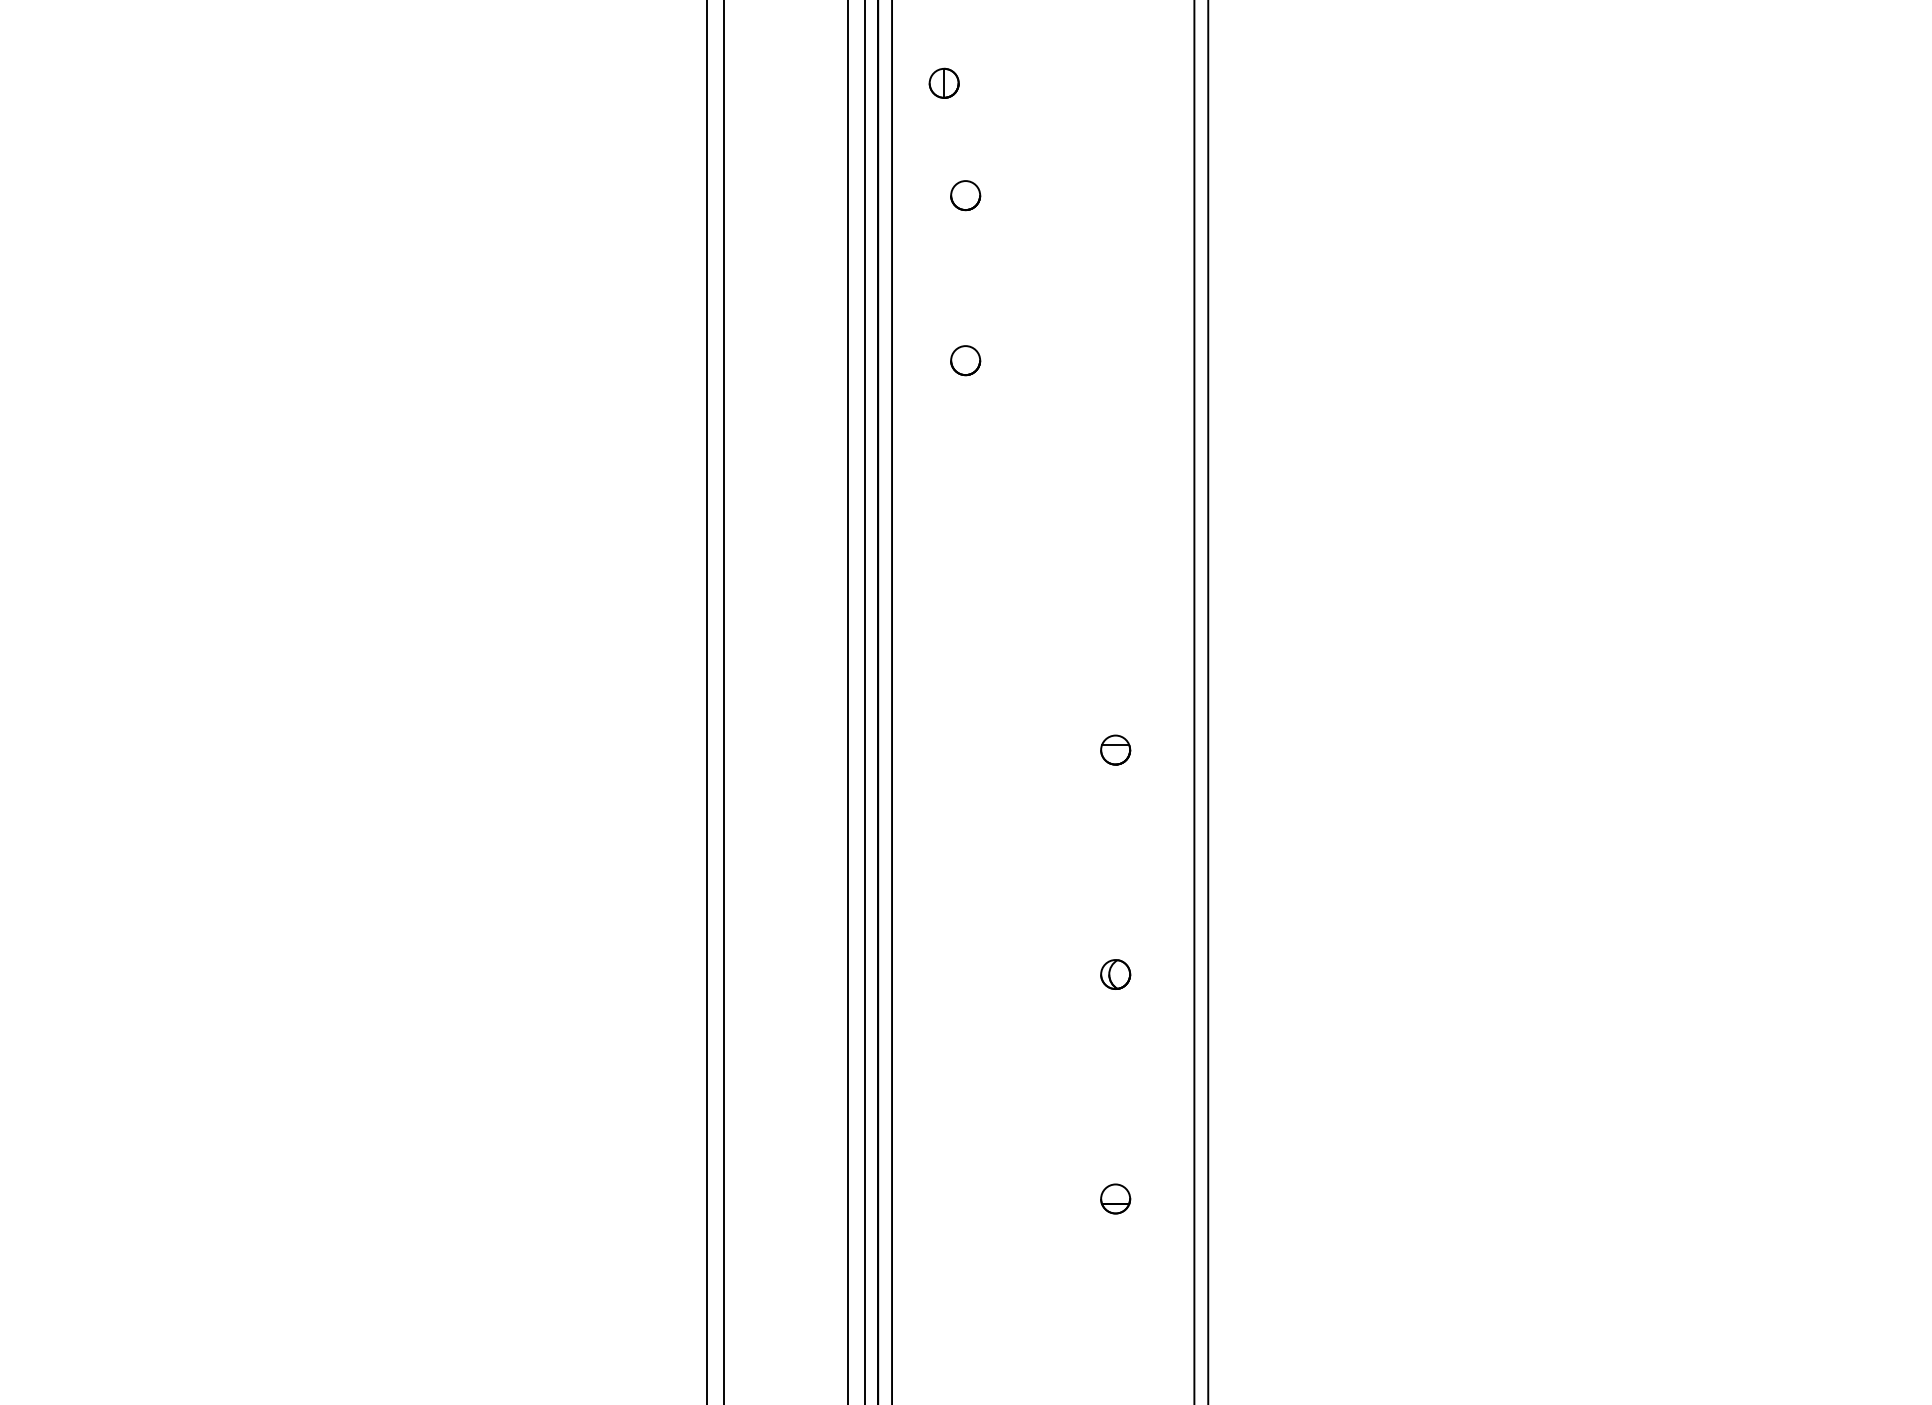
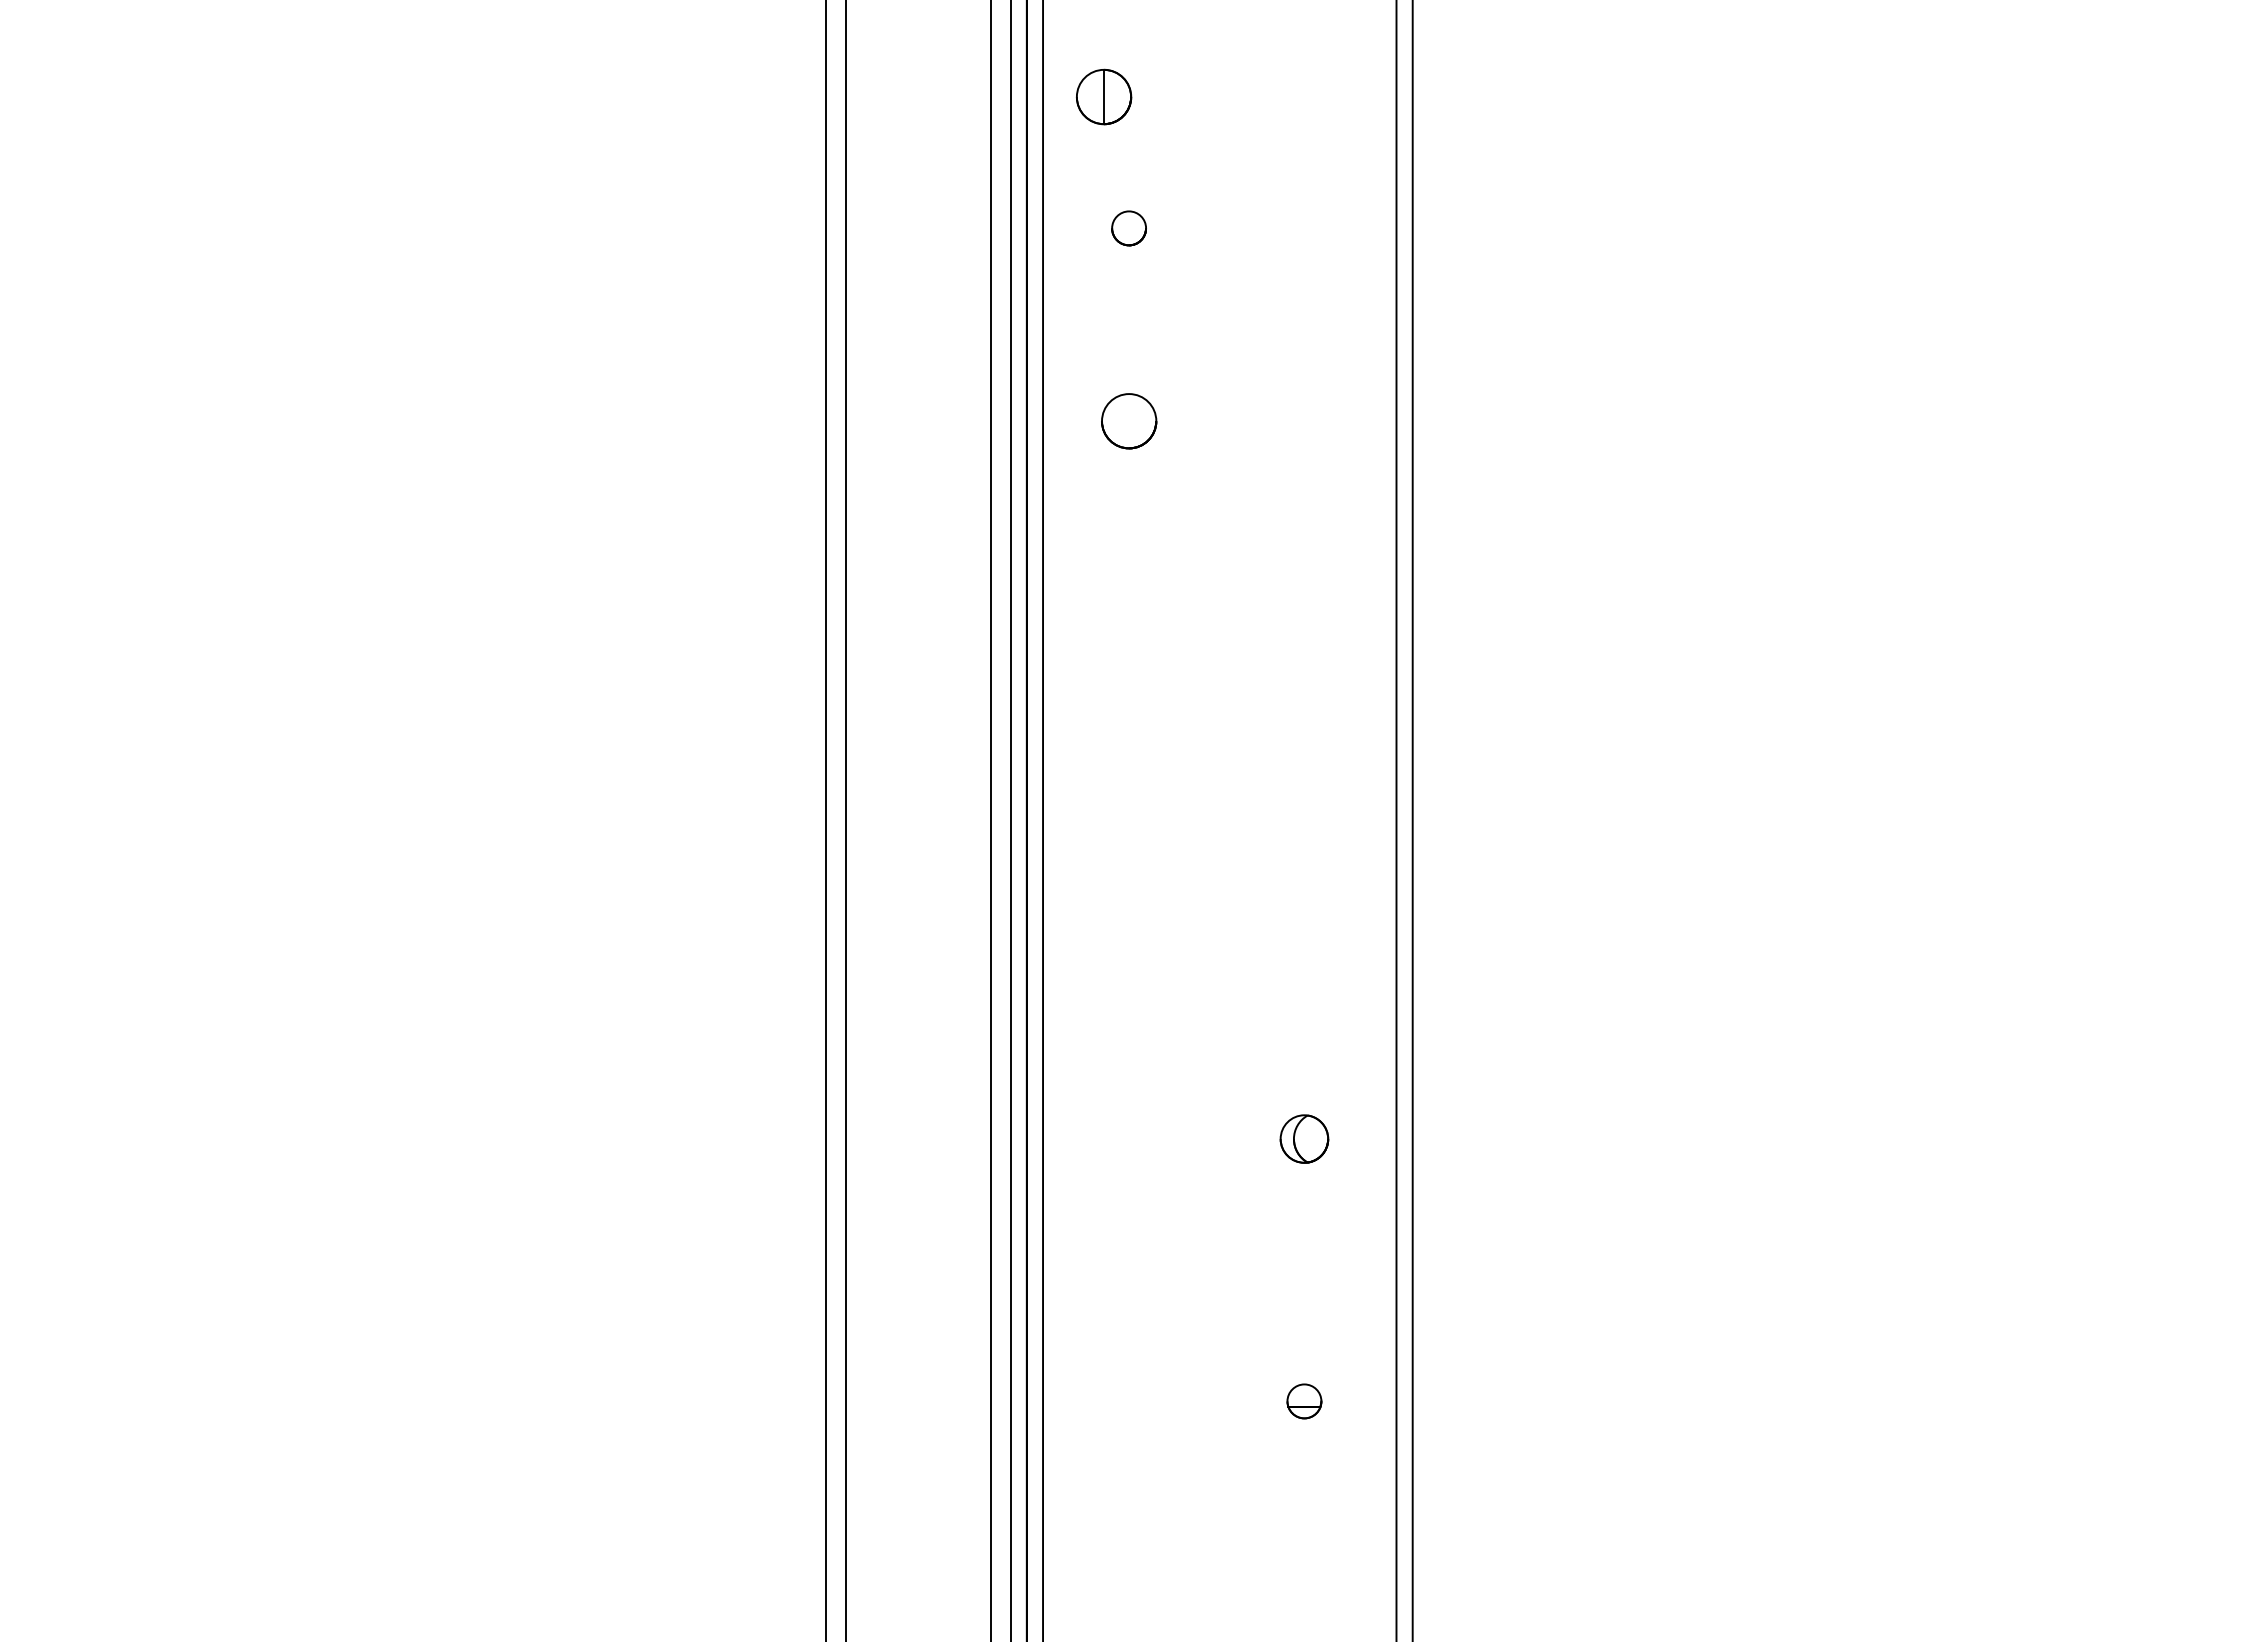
part: (943, 83) -> (1103, 97), size x1.6
part: (965, 360) -> (1128, 421), size x1.6
part: (1115, 749) -> (1304, 876), removed
part: (1115, 974) -> (1304, 1138), size x1.4

